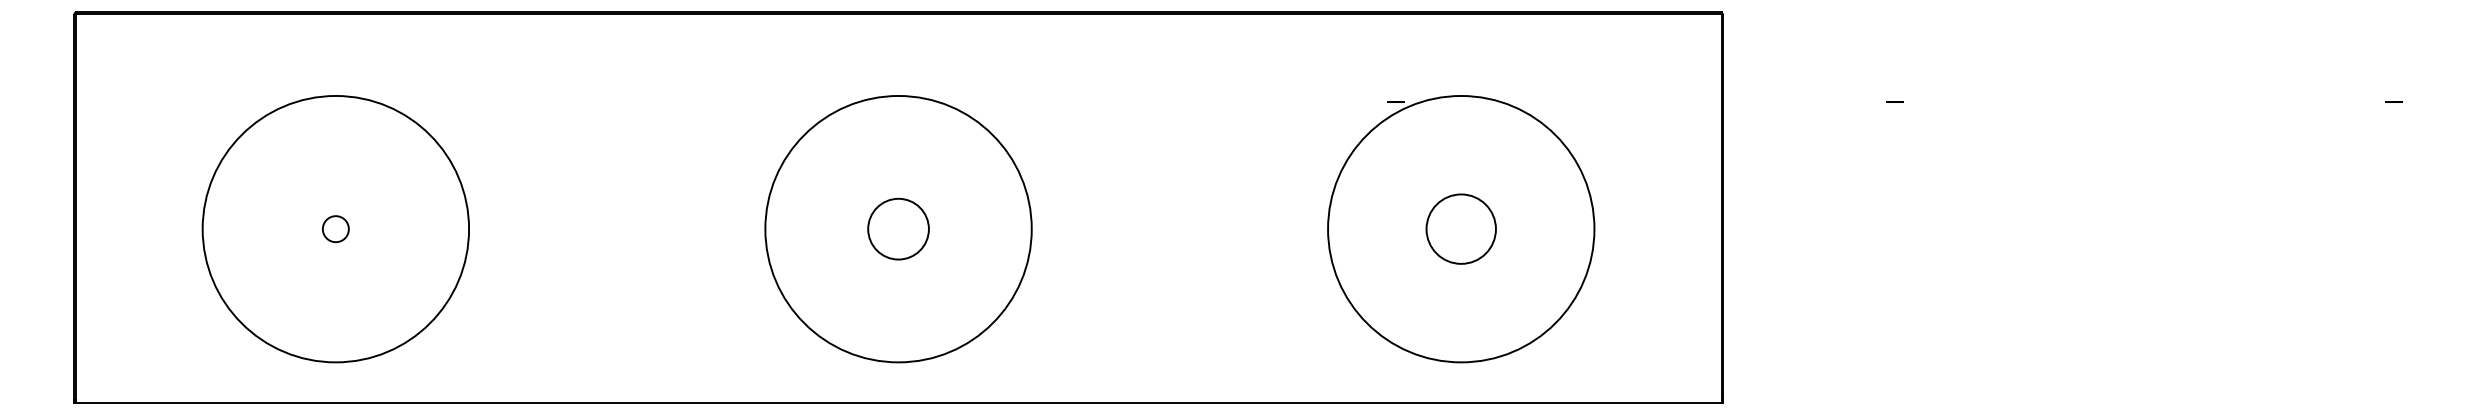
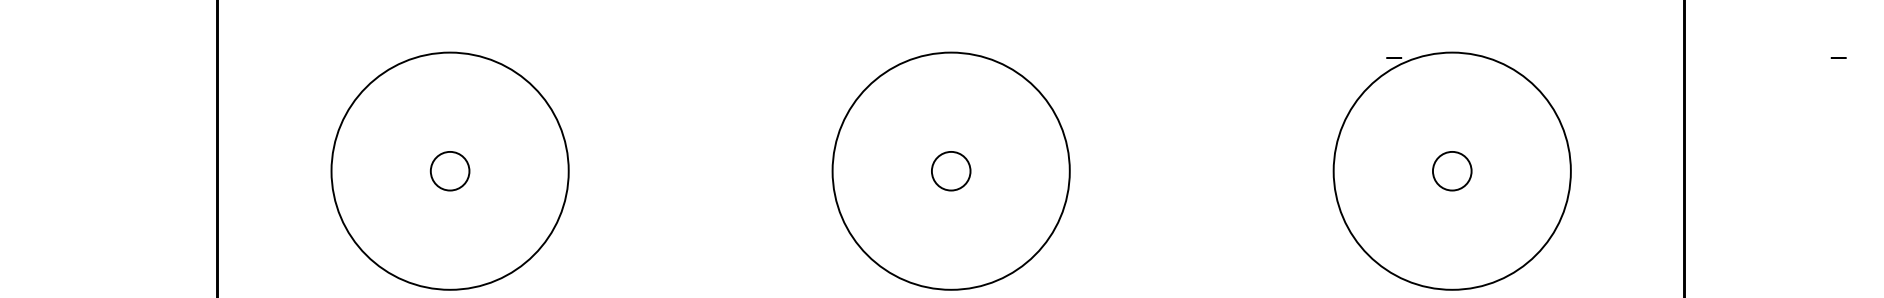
circle: (335, 228) -> (449, 170), size x1.67
circle: (898, 228) -> (951, 170), size x0.71
circle: (1460, 228) -> (1451, 170), size x0.62

